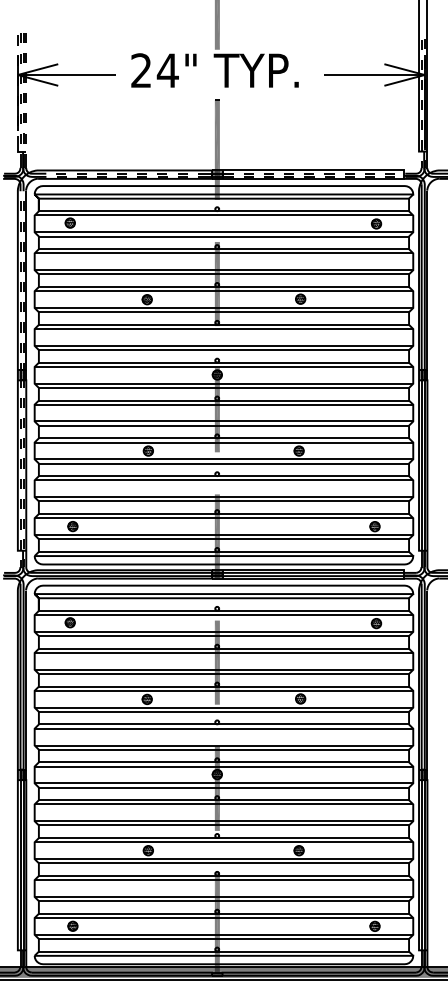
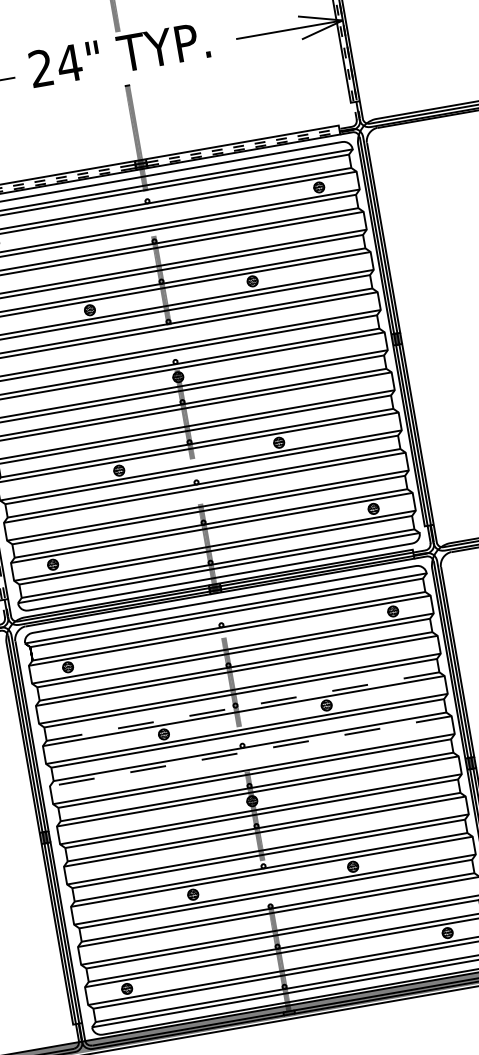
line: (223, 686) -> (242, 706), solid -> dashed
line: (223, 728) -> (250, 751), solid -> dashed

